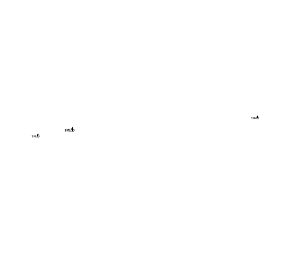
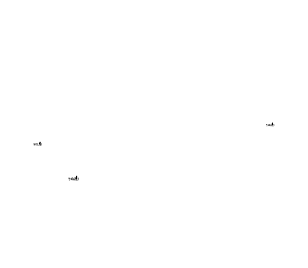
part: (69, 128) -> (73, 177), moved

